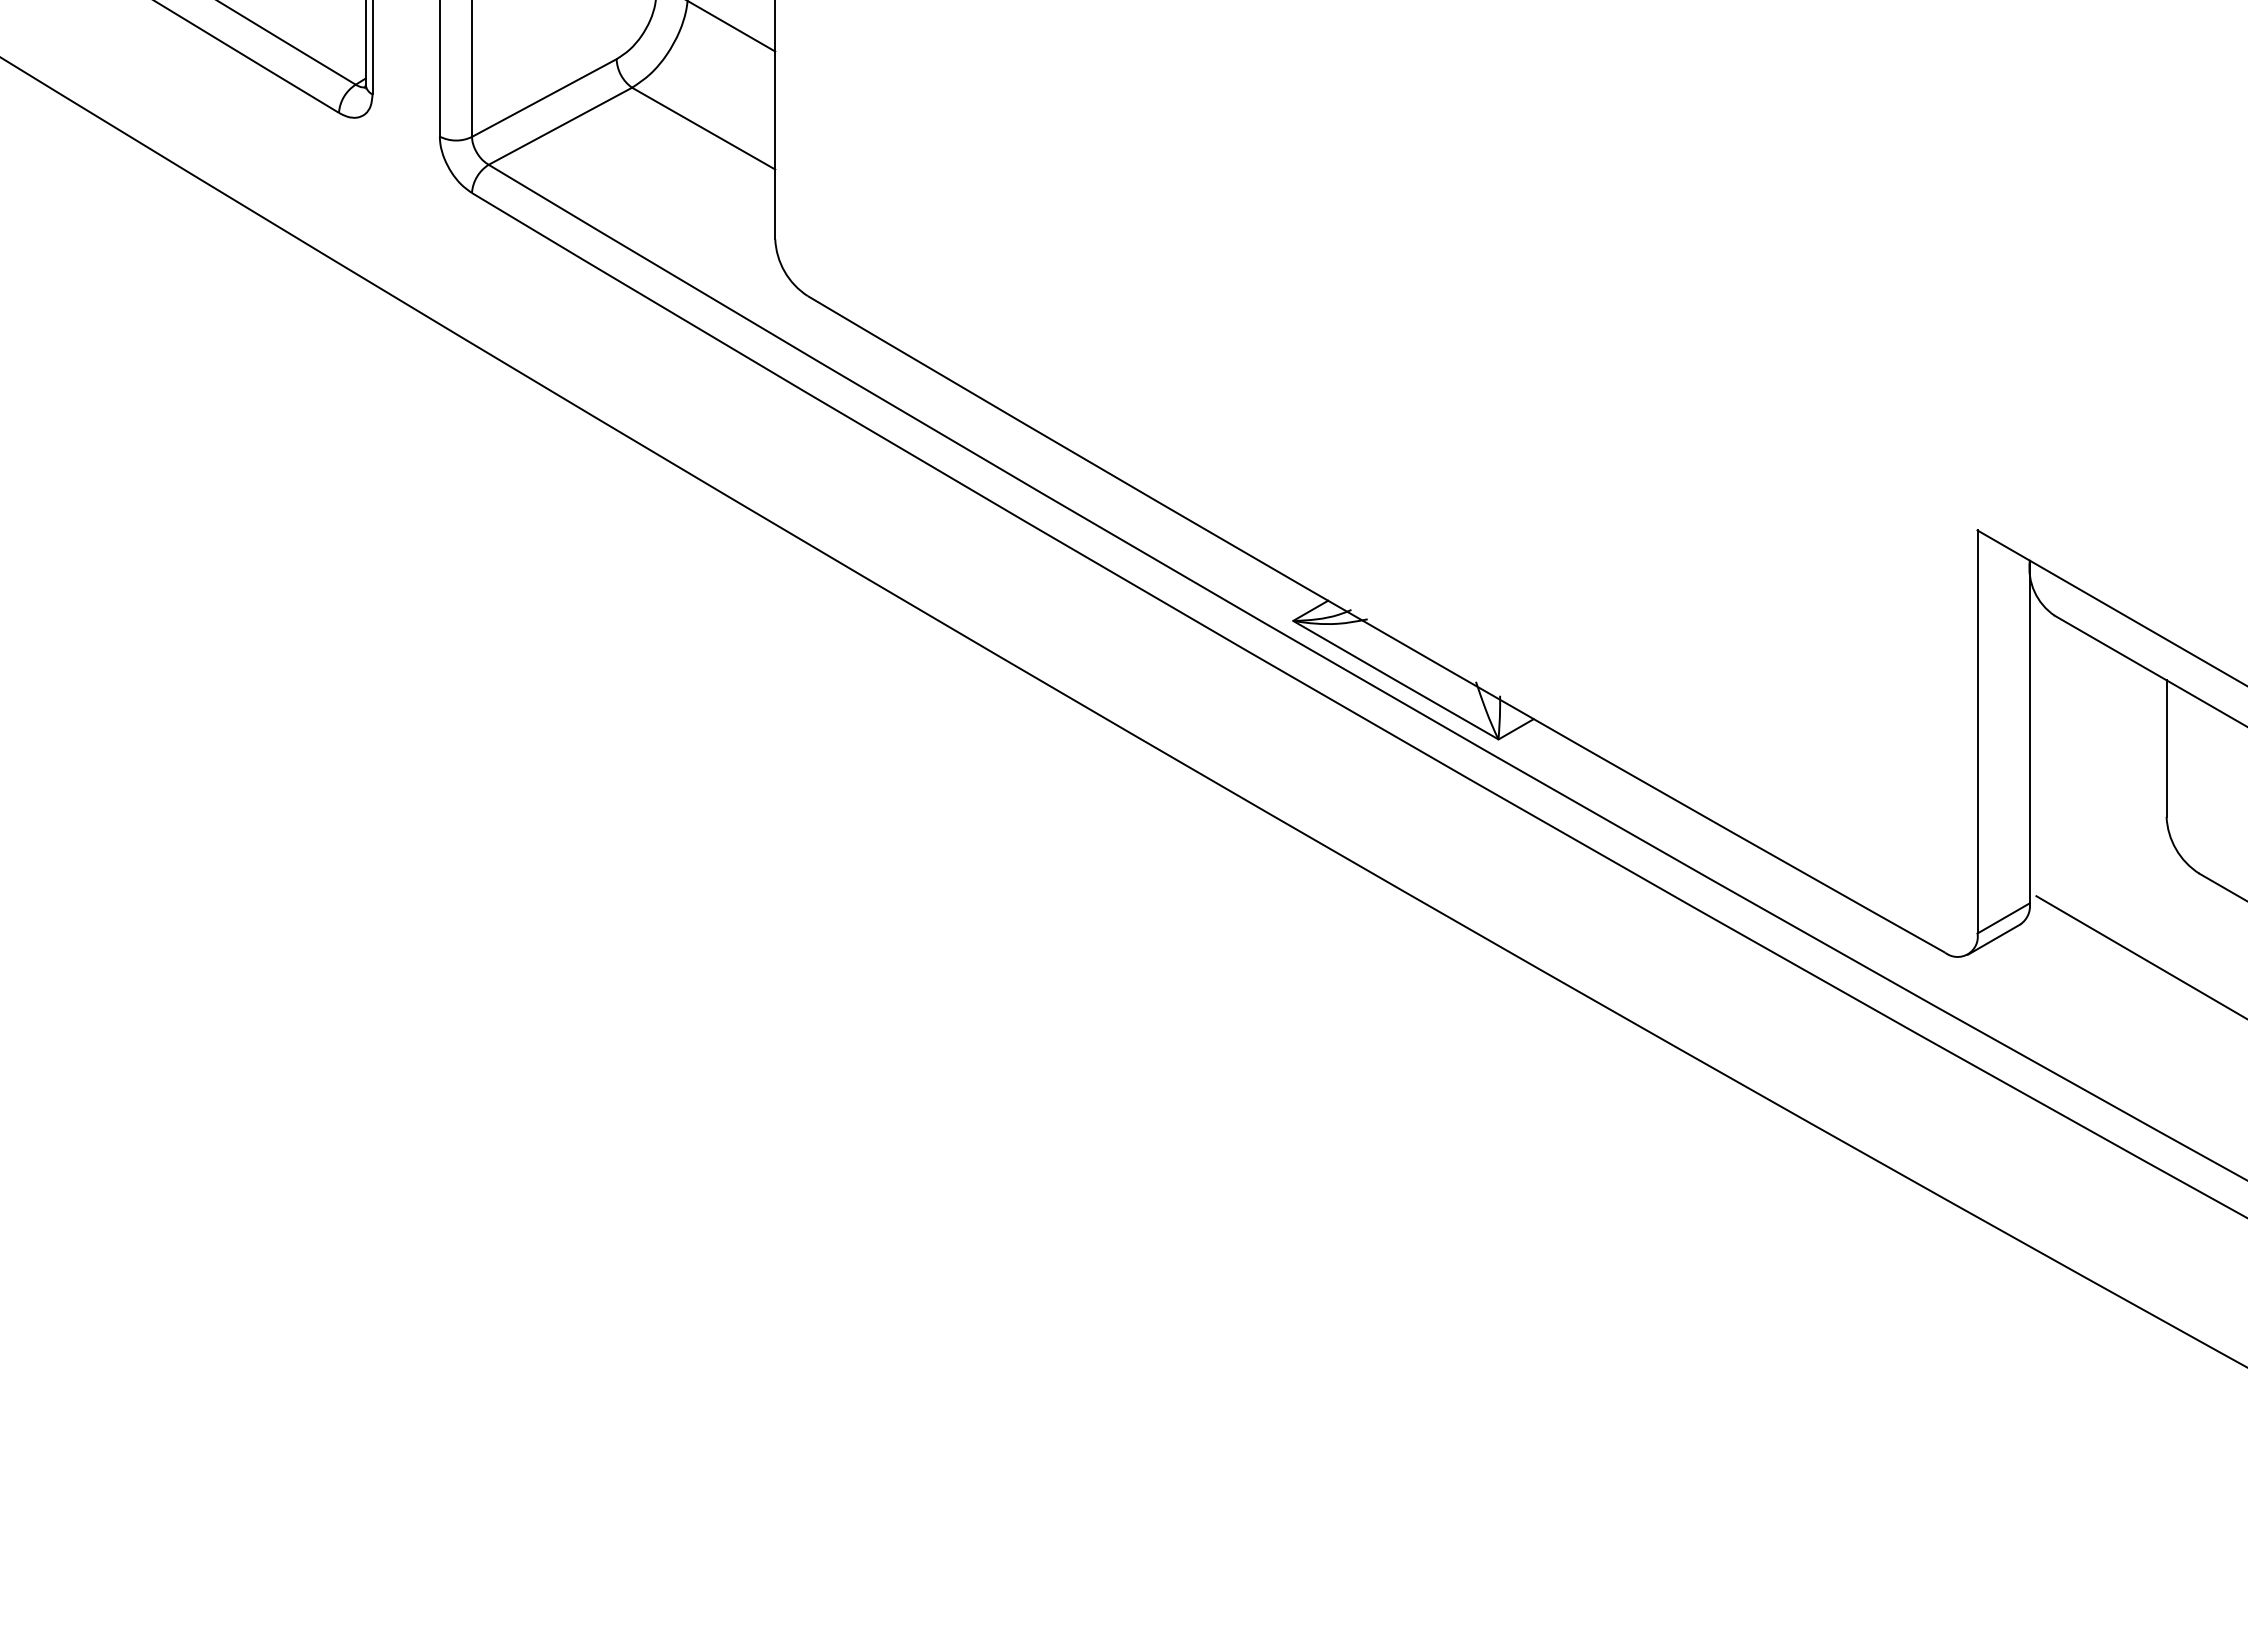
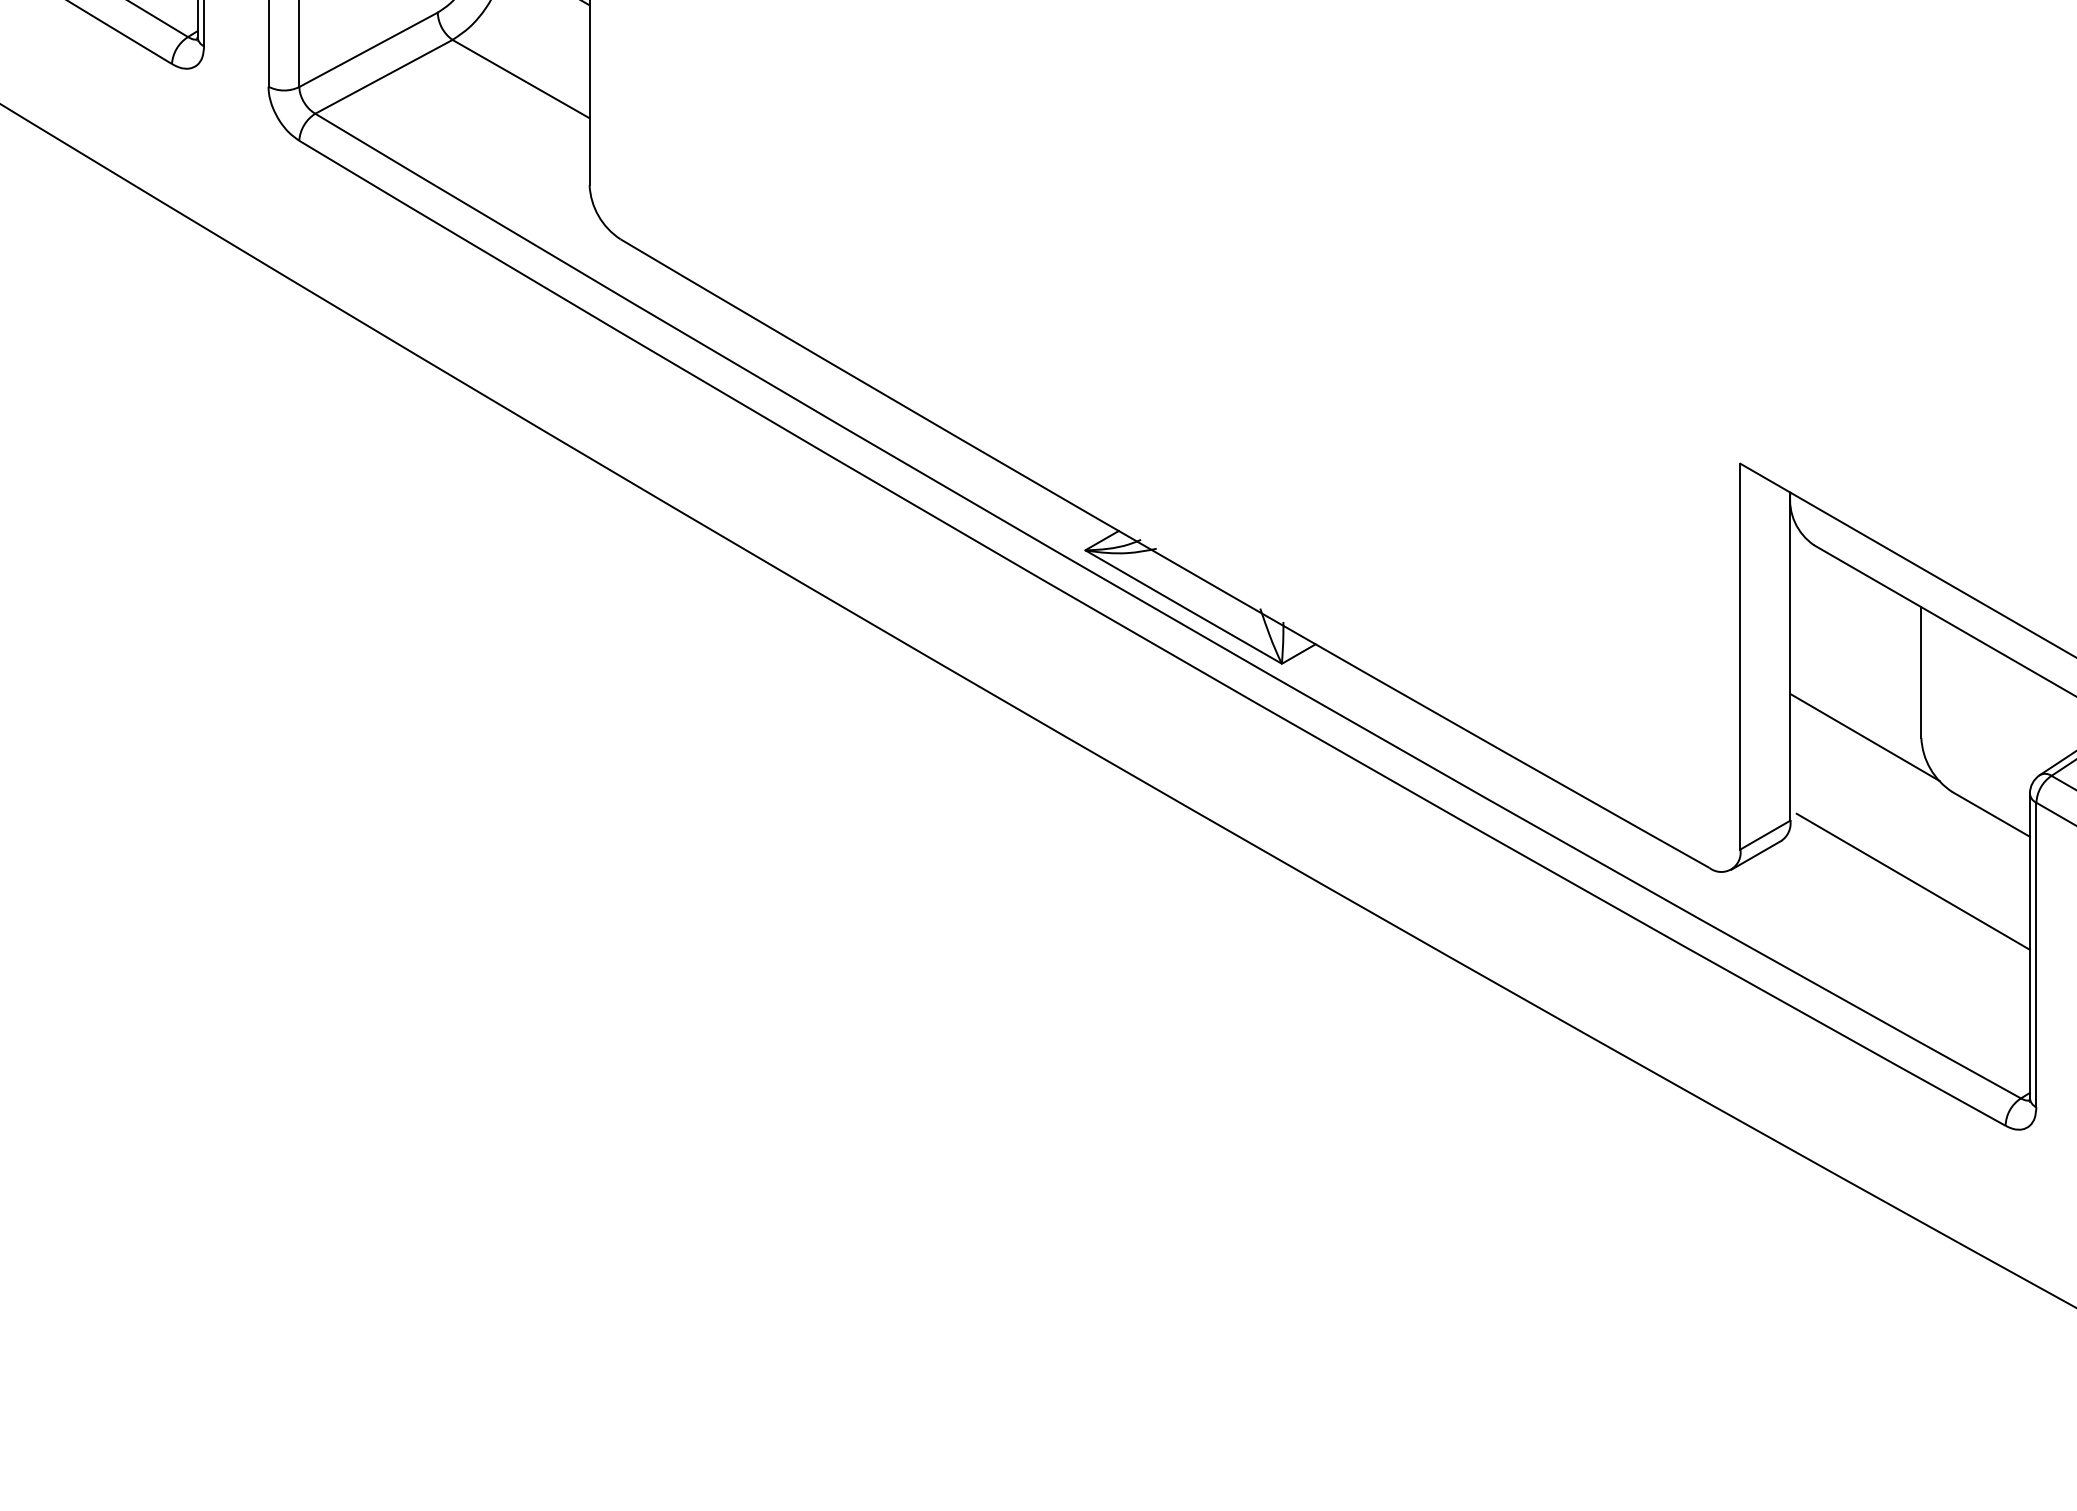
line: (2107, 816) -> (1864, 737), added

